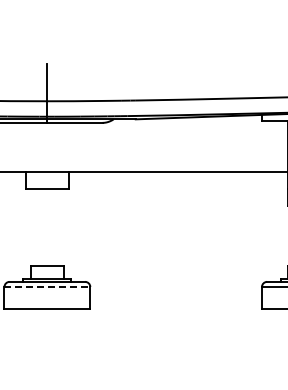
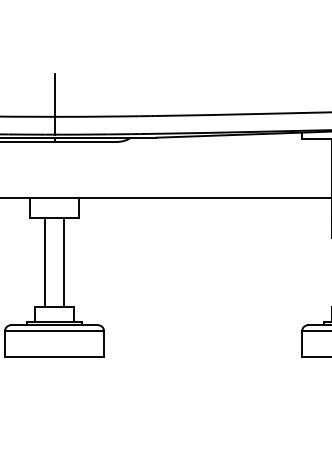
line: (38, 227) -> (44, 262), added
line: (55, 227) -> (63, 262), added
line: (47, 287) -> (54, 331), dashed -> solid

